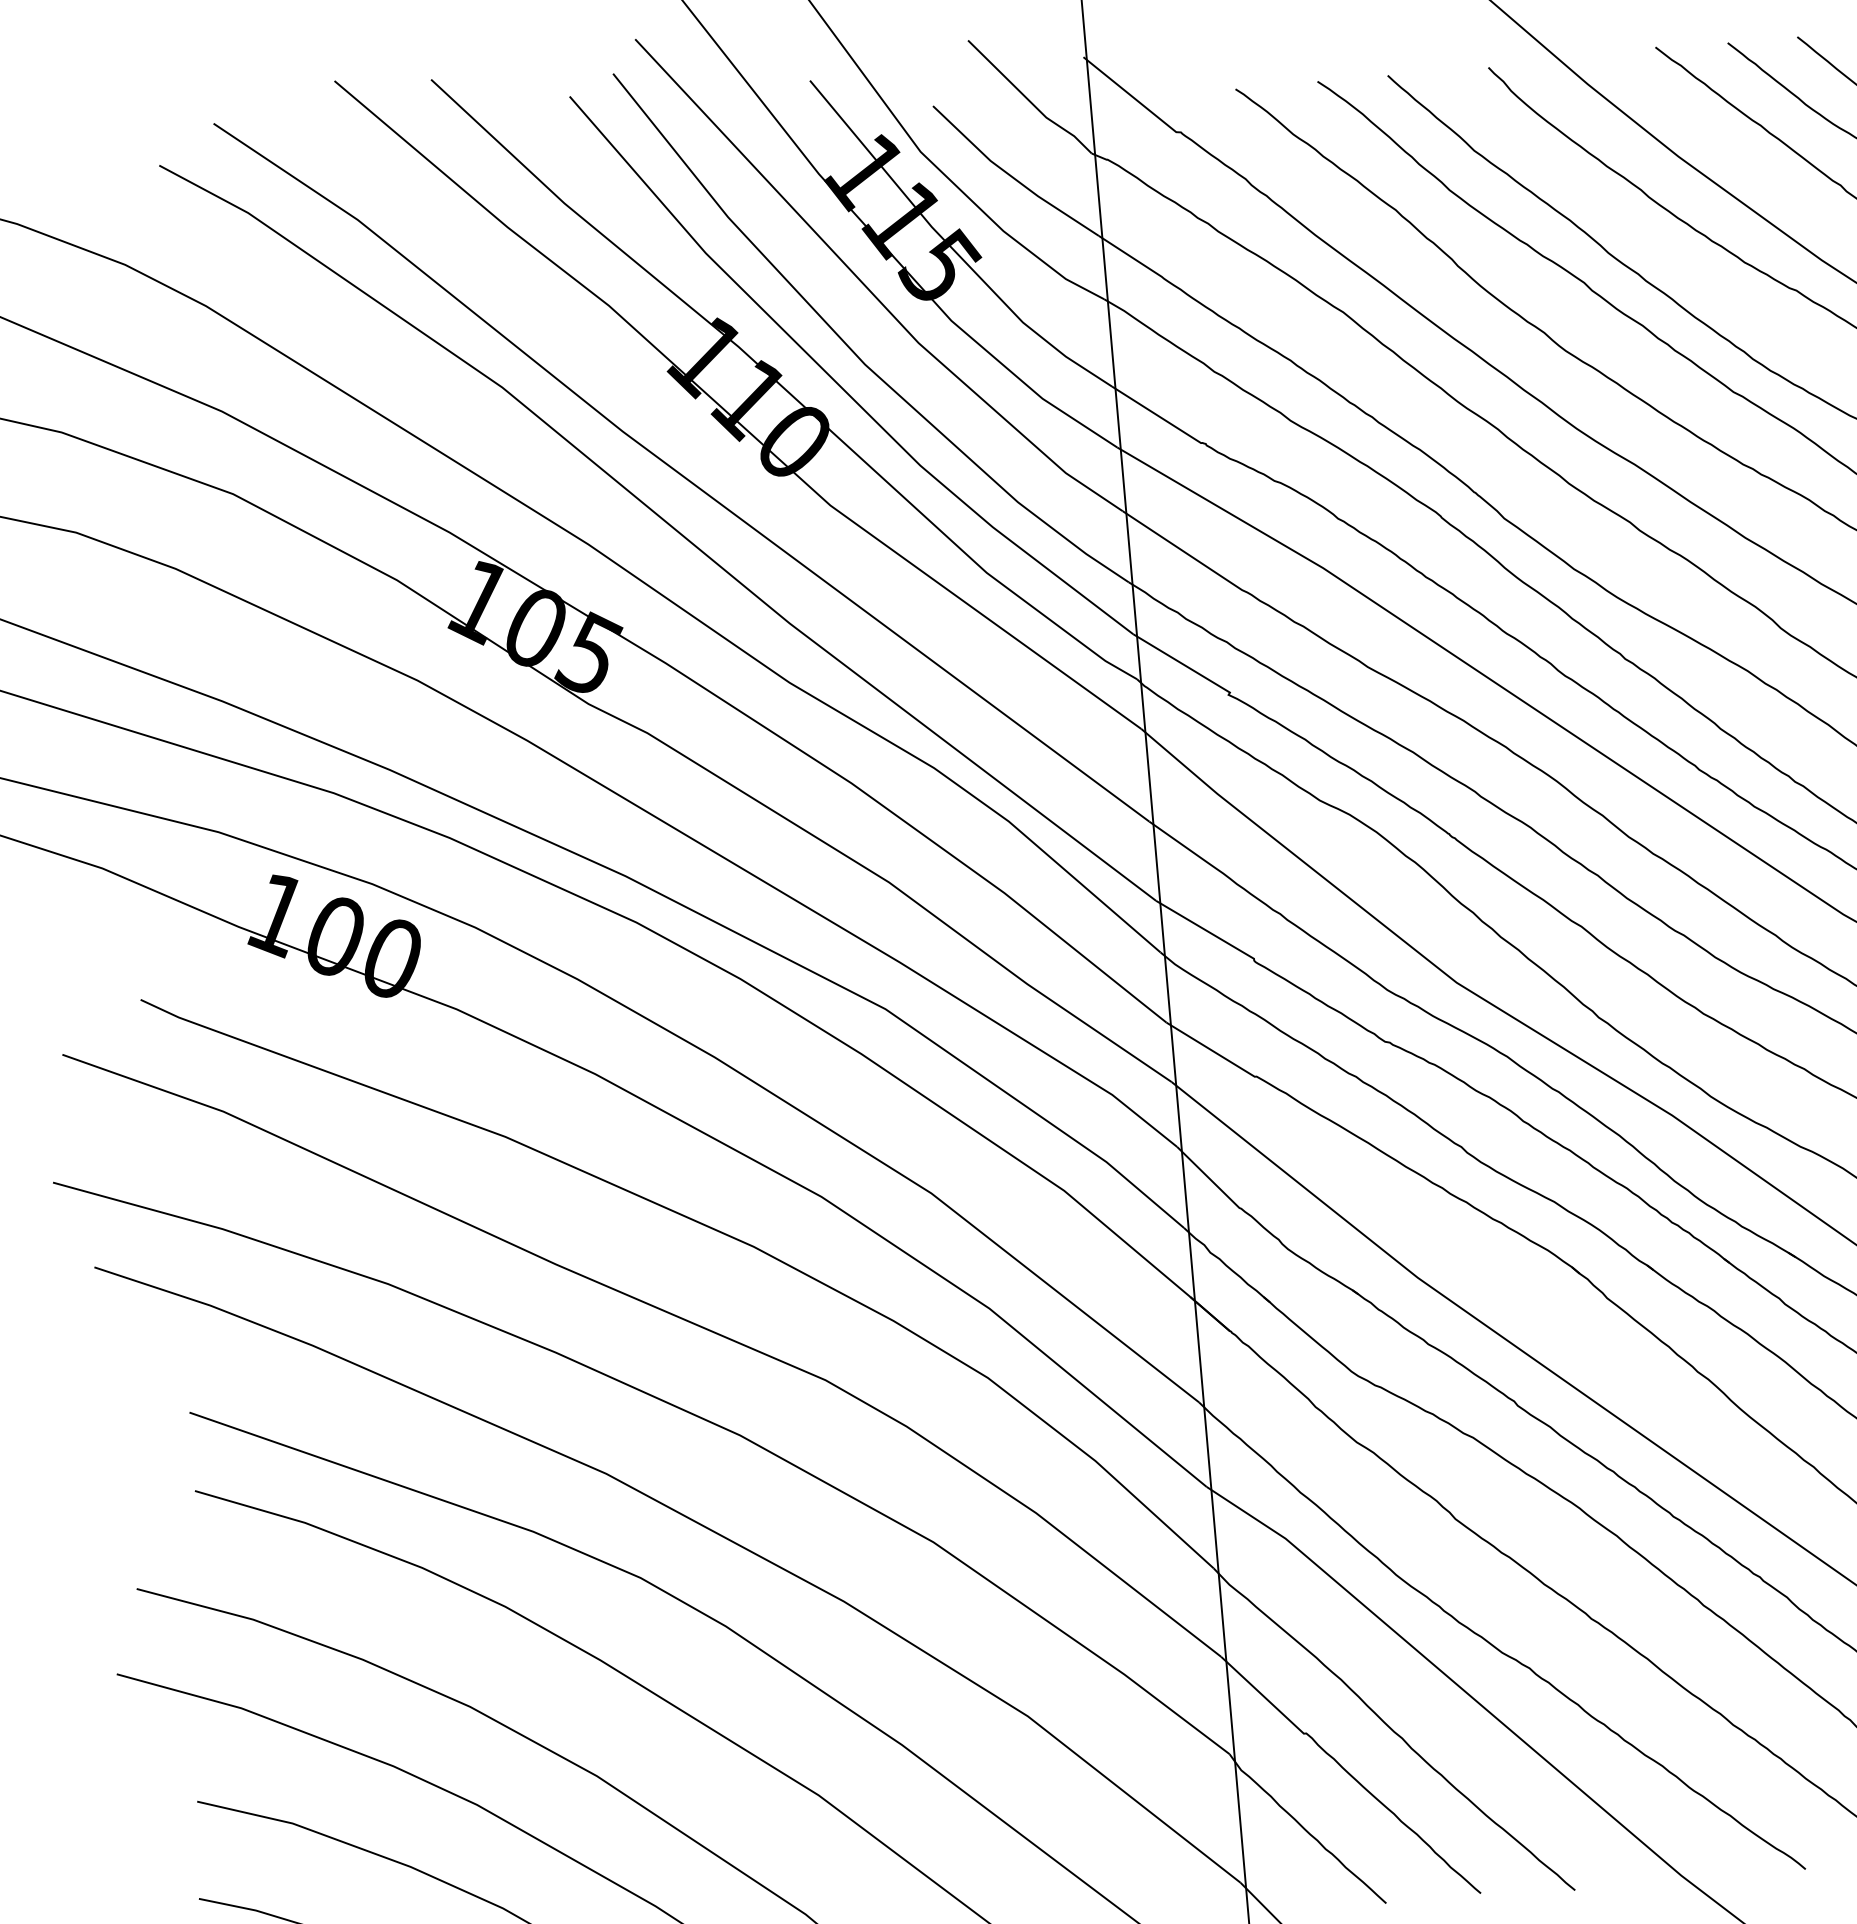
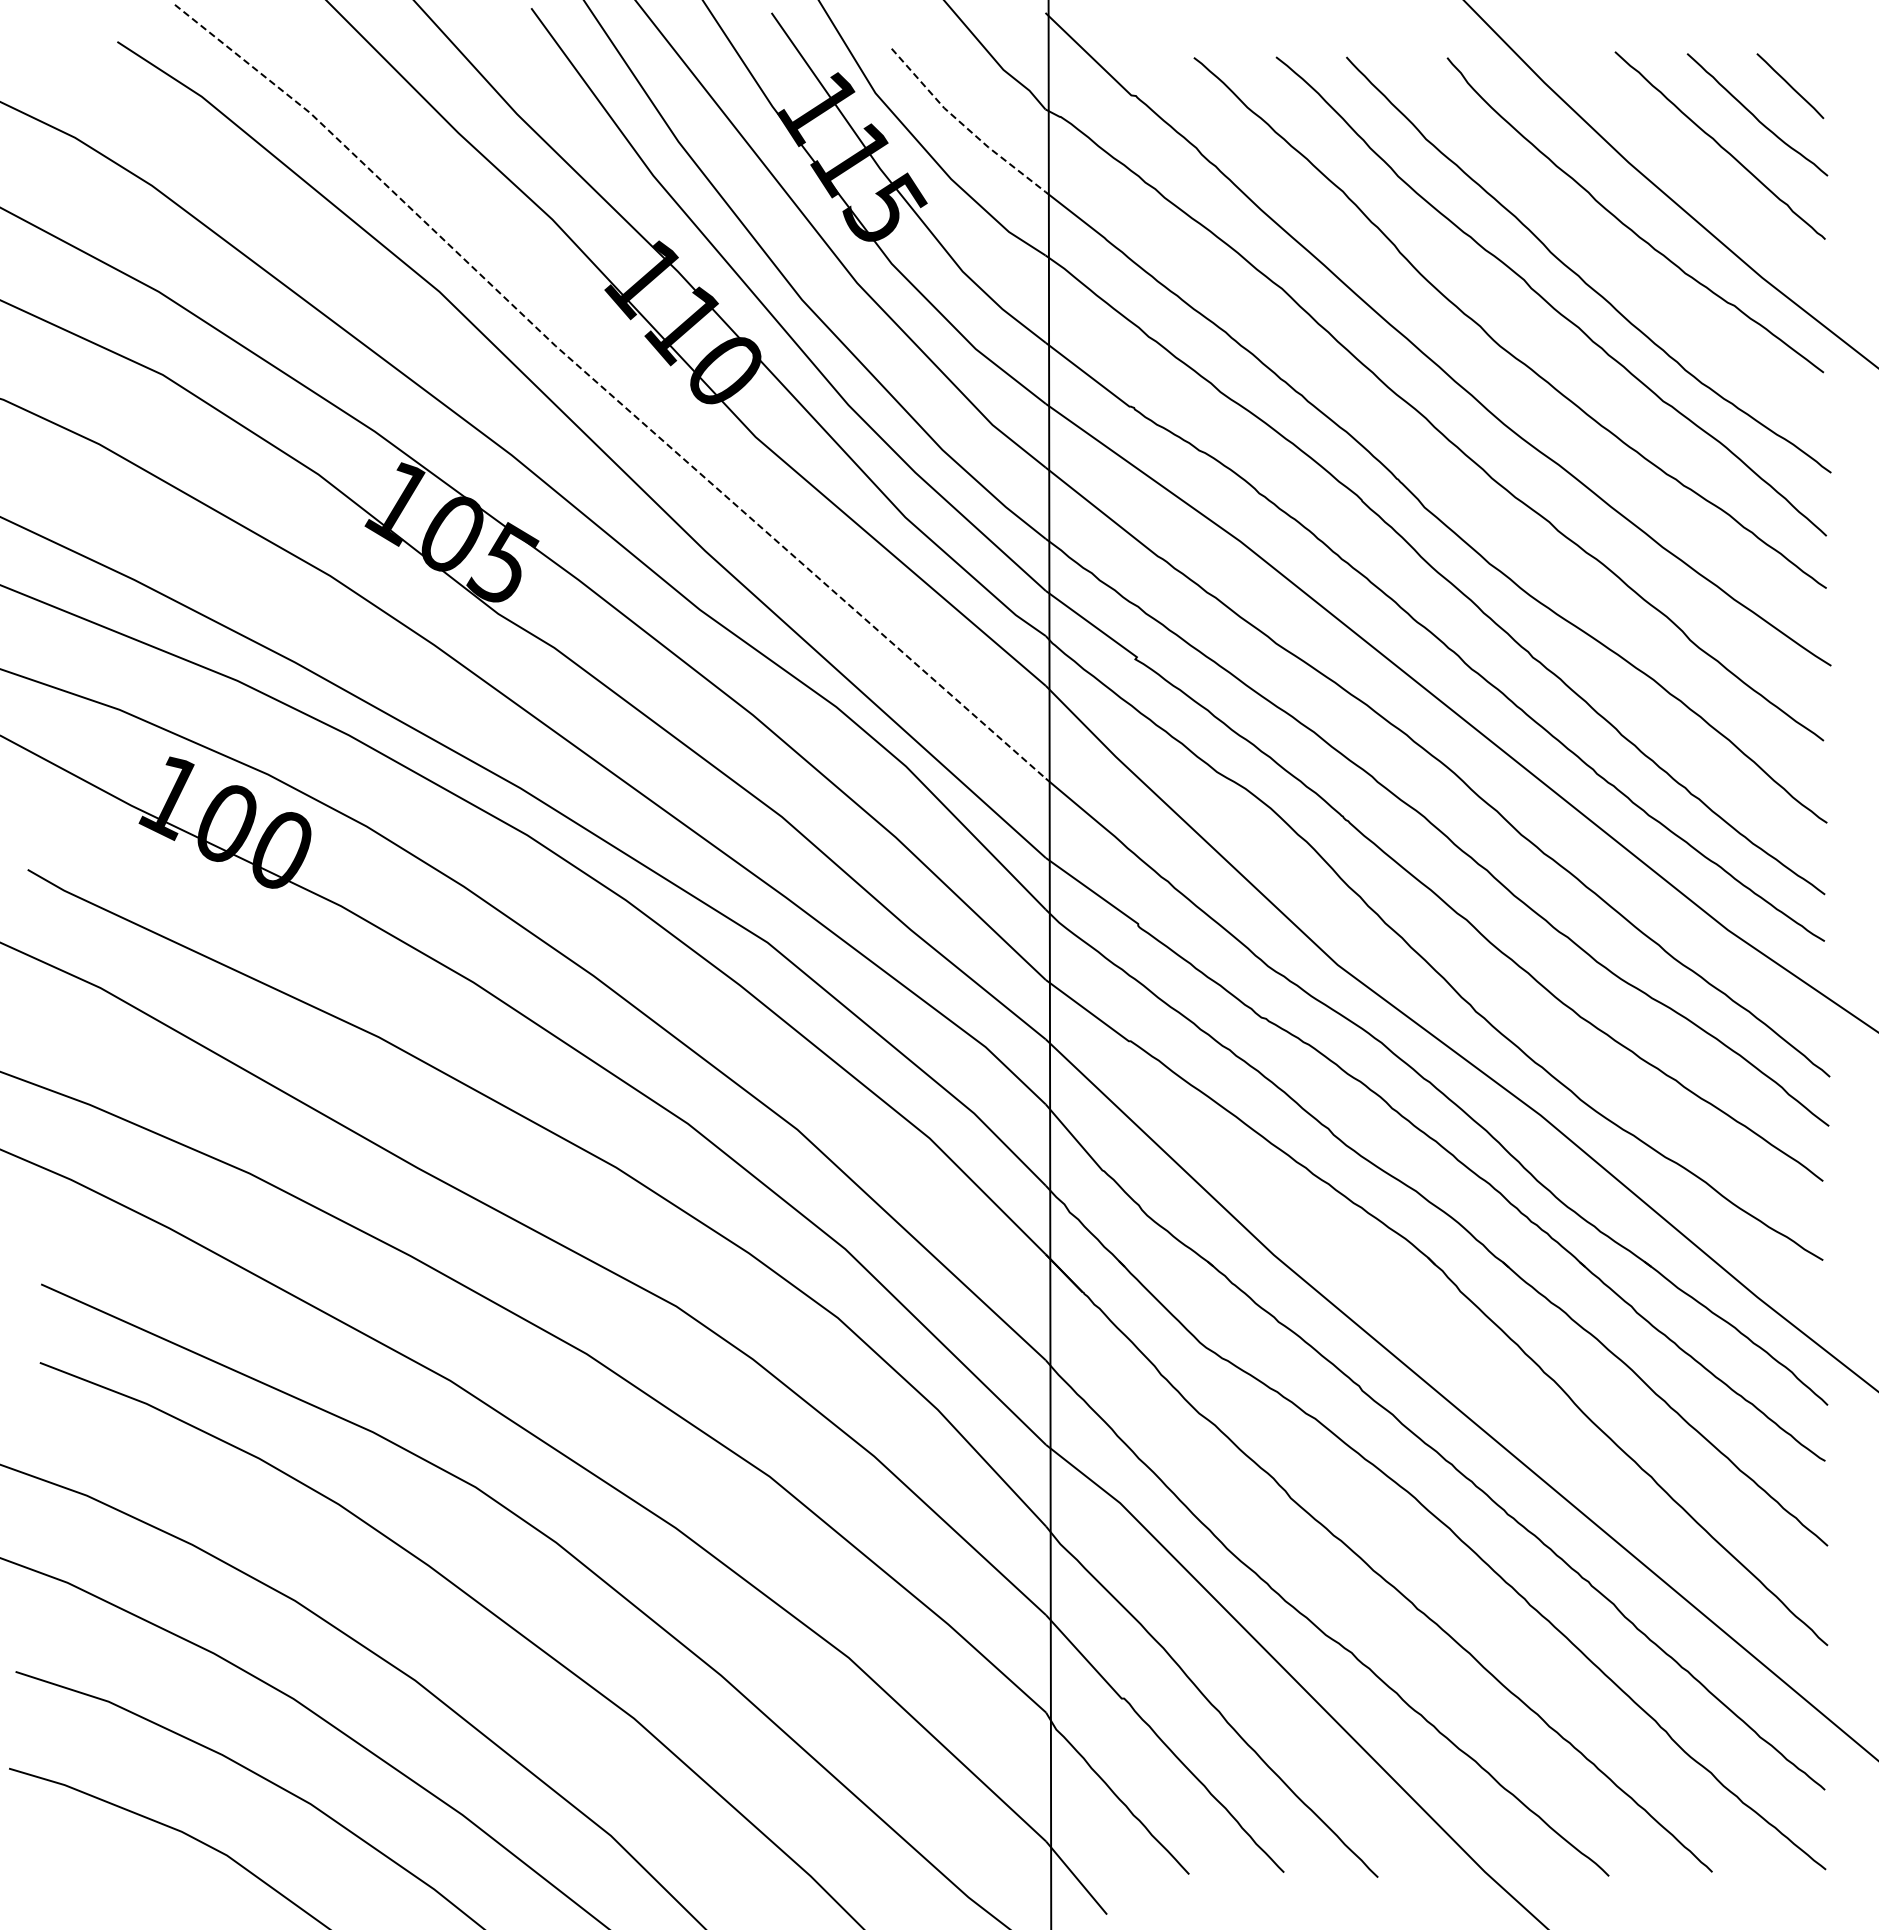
line: (1012, 176) -> (964, 125), solid -> dashed
line: (679, 473) -> (608, 392), solid -> dashed

